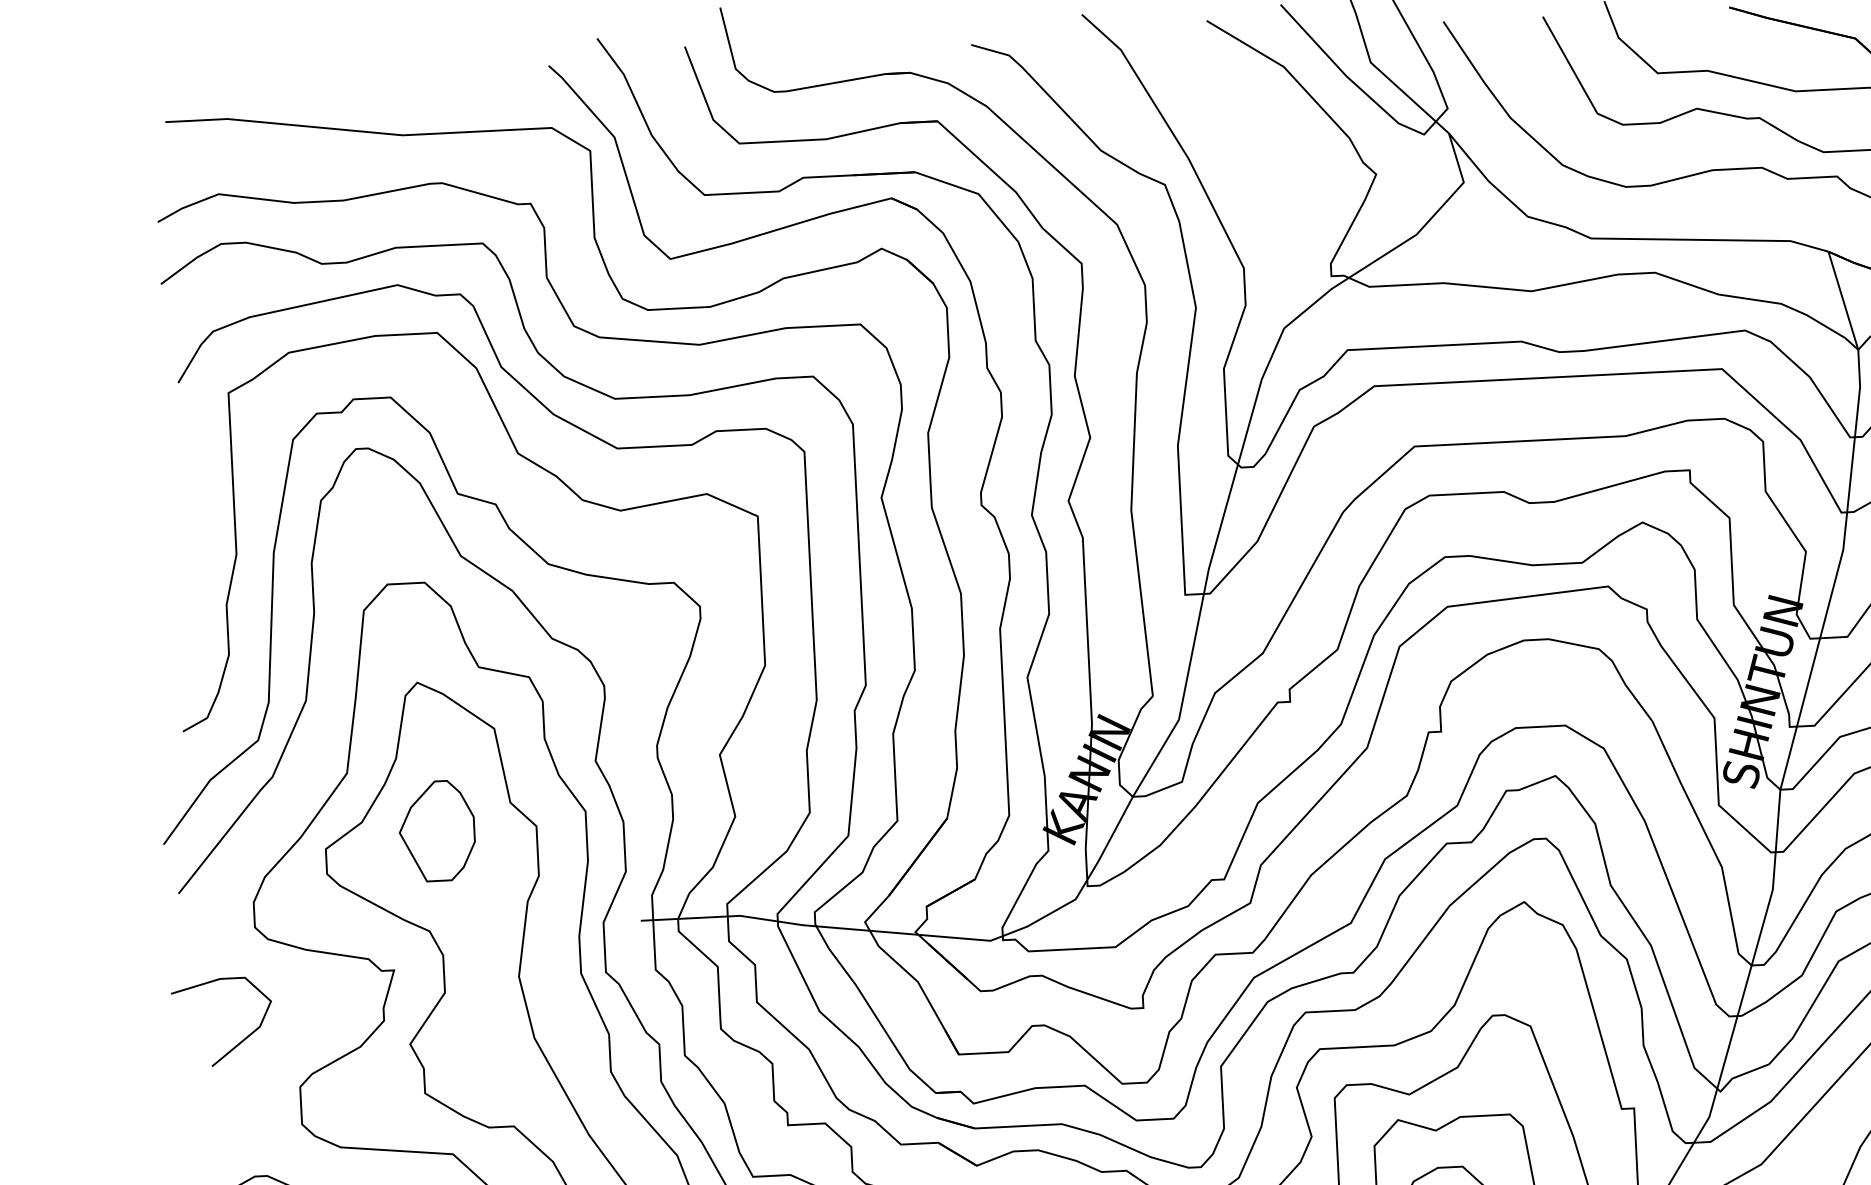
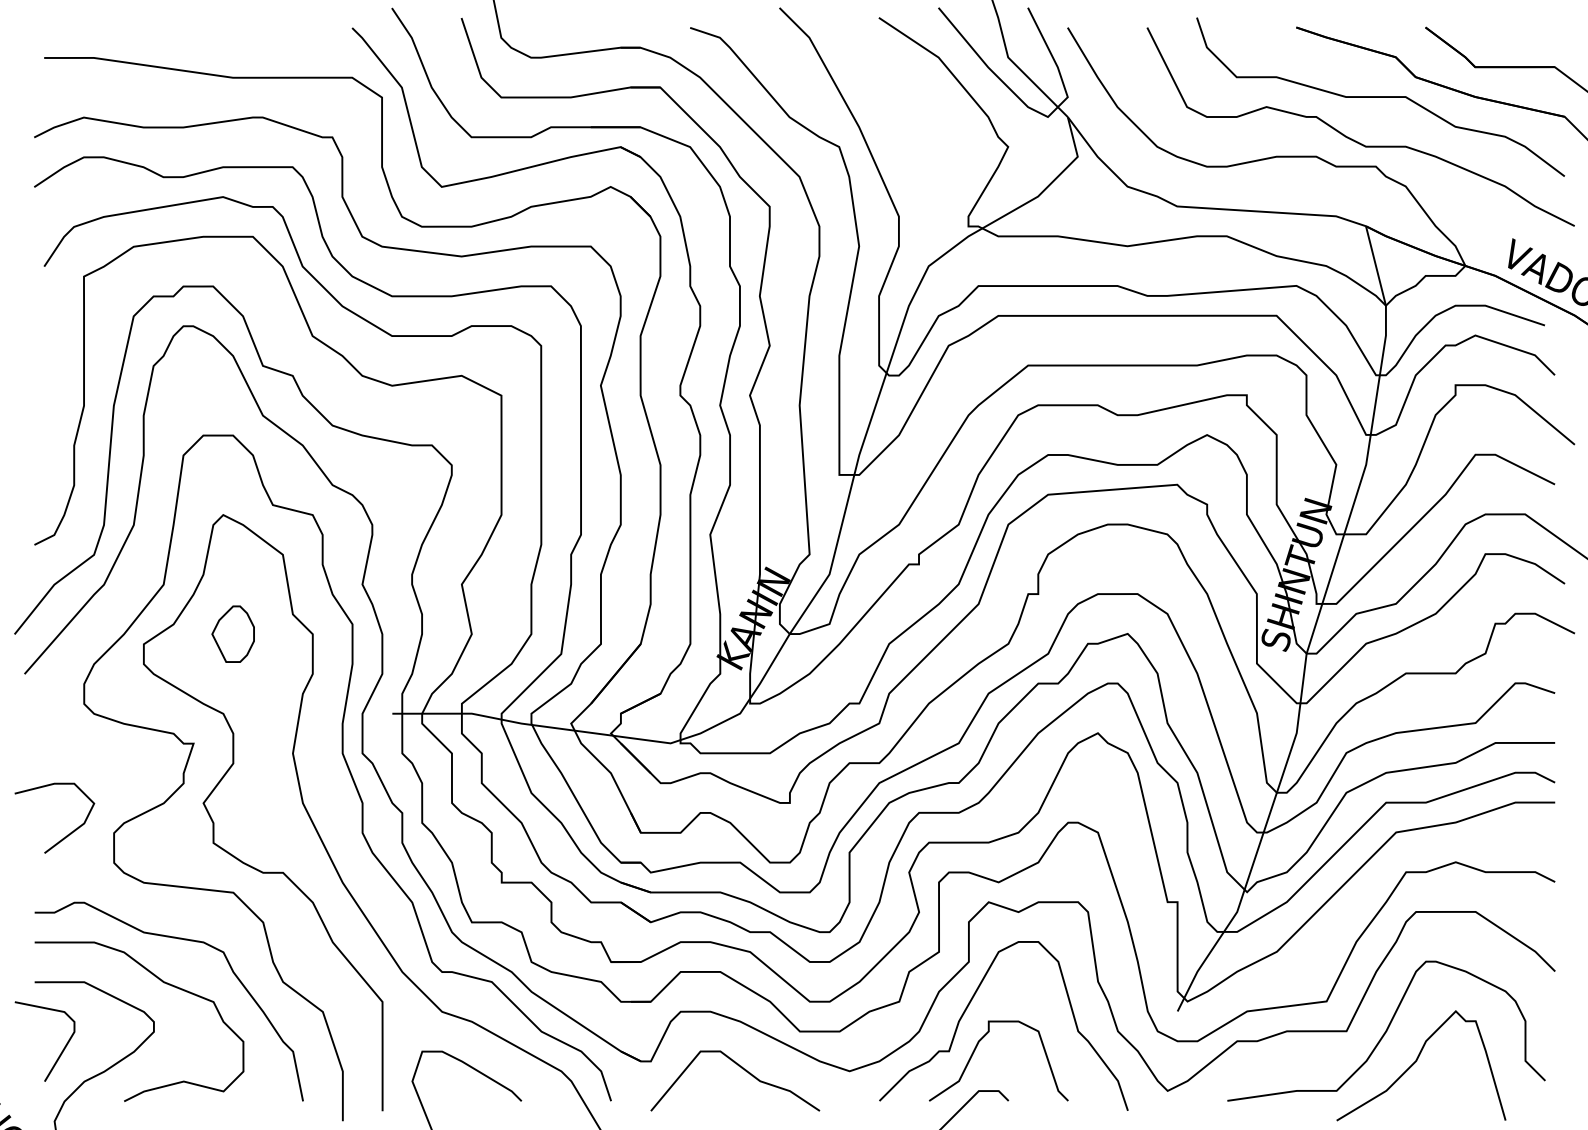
part: (436, 830) -> (232, 633), size x0.7
curve: (239, 1041) -> (67, 834), moved

